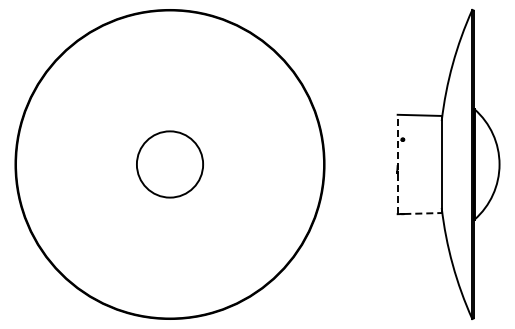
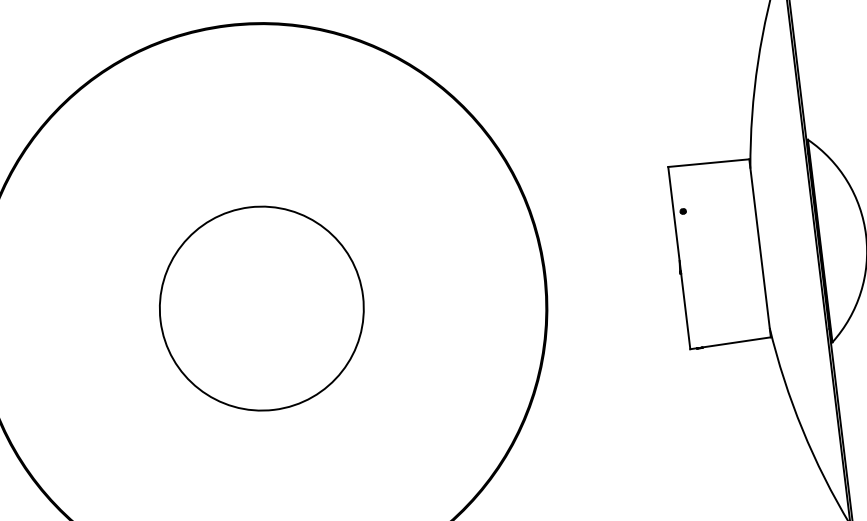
circle: (169, 164) -> (260, 308), size x1.67
line: (397, 164) -> (678, 258), dashed -> solid
line: (423, 213) -> (737, 342), dashed -> solid

